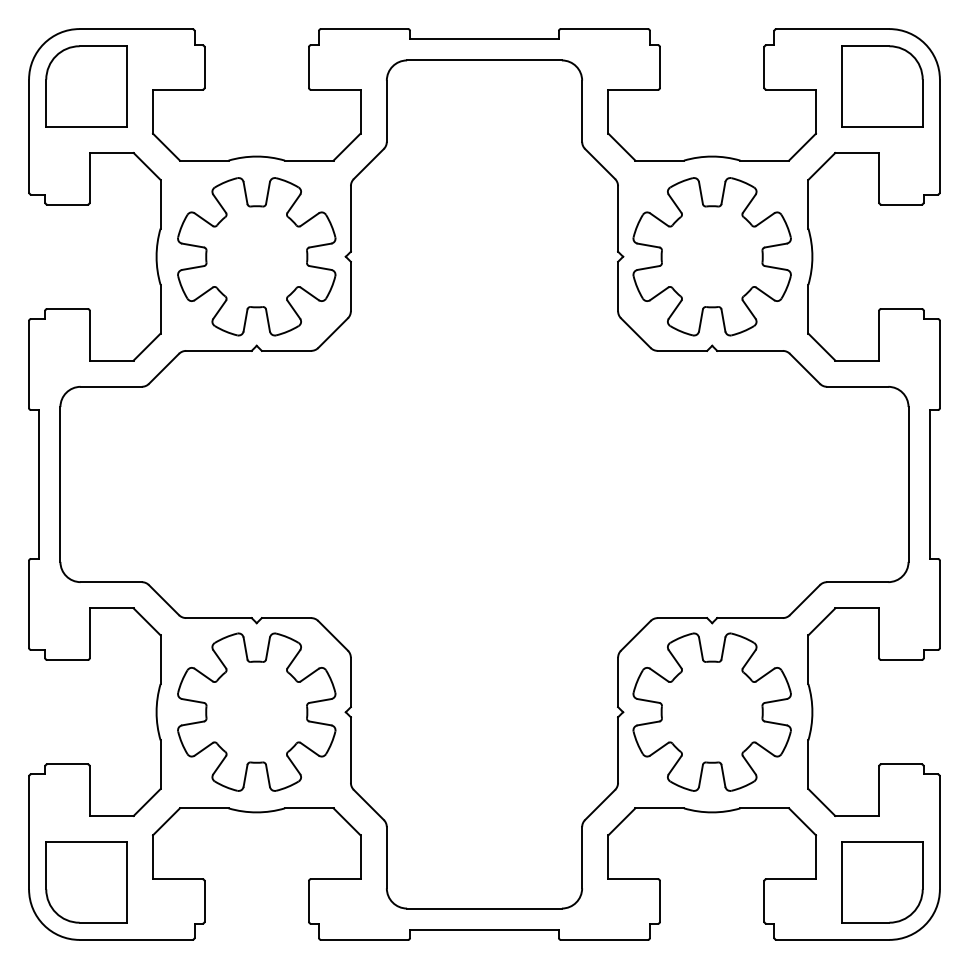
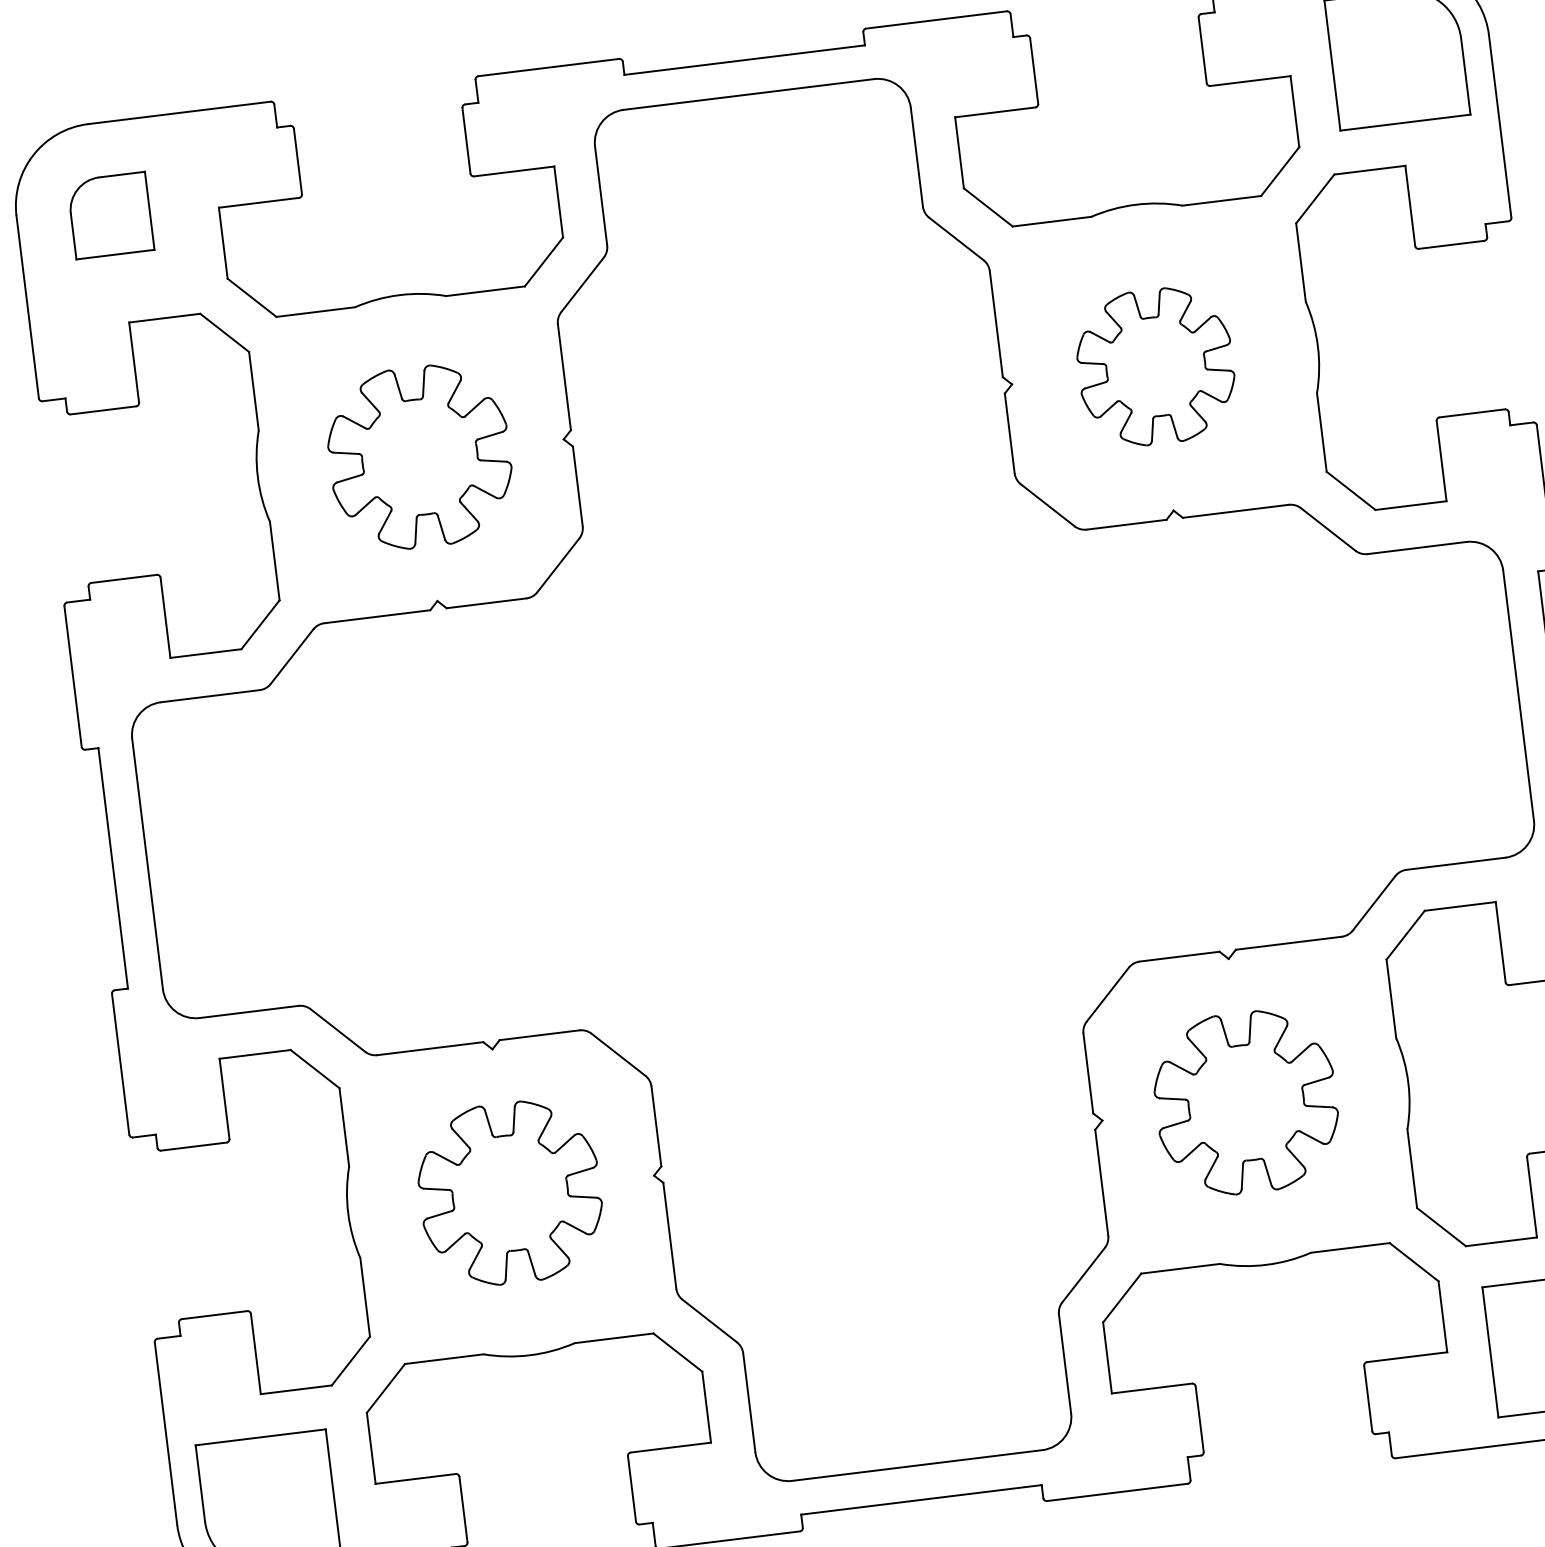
part: (86, 86) -> (110, 215), size x0.6
part: (256, 256) -> (419, 456), size x0.7
part: (711, 256) -> (1154, 366), size x0.6
part: (256, 711) -> (509, 1192), size x0.7
part: (711, 711) -> (1245, 1101), size x0.7

